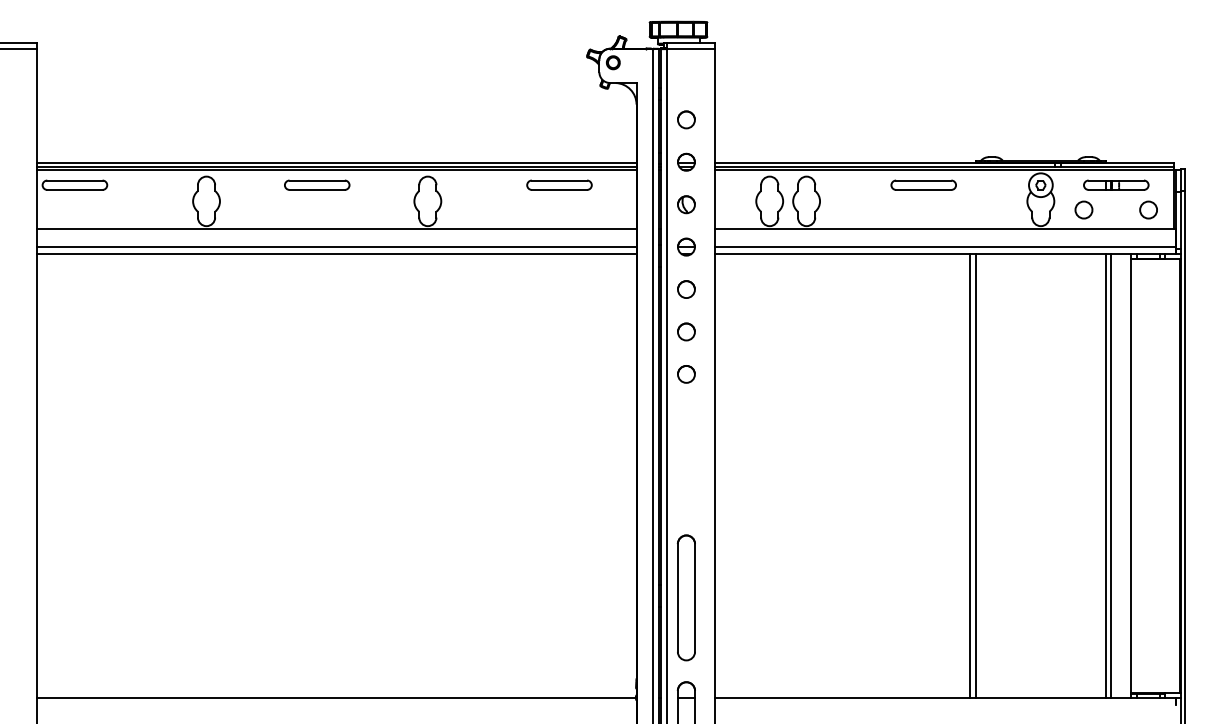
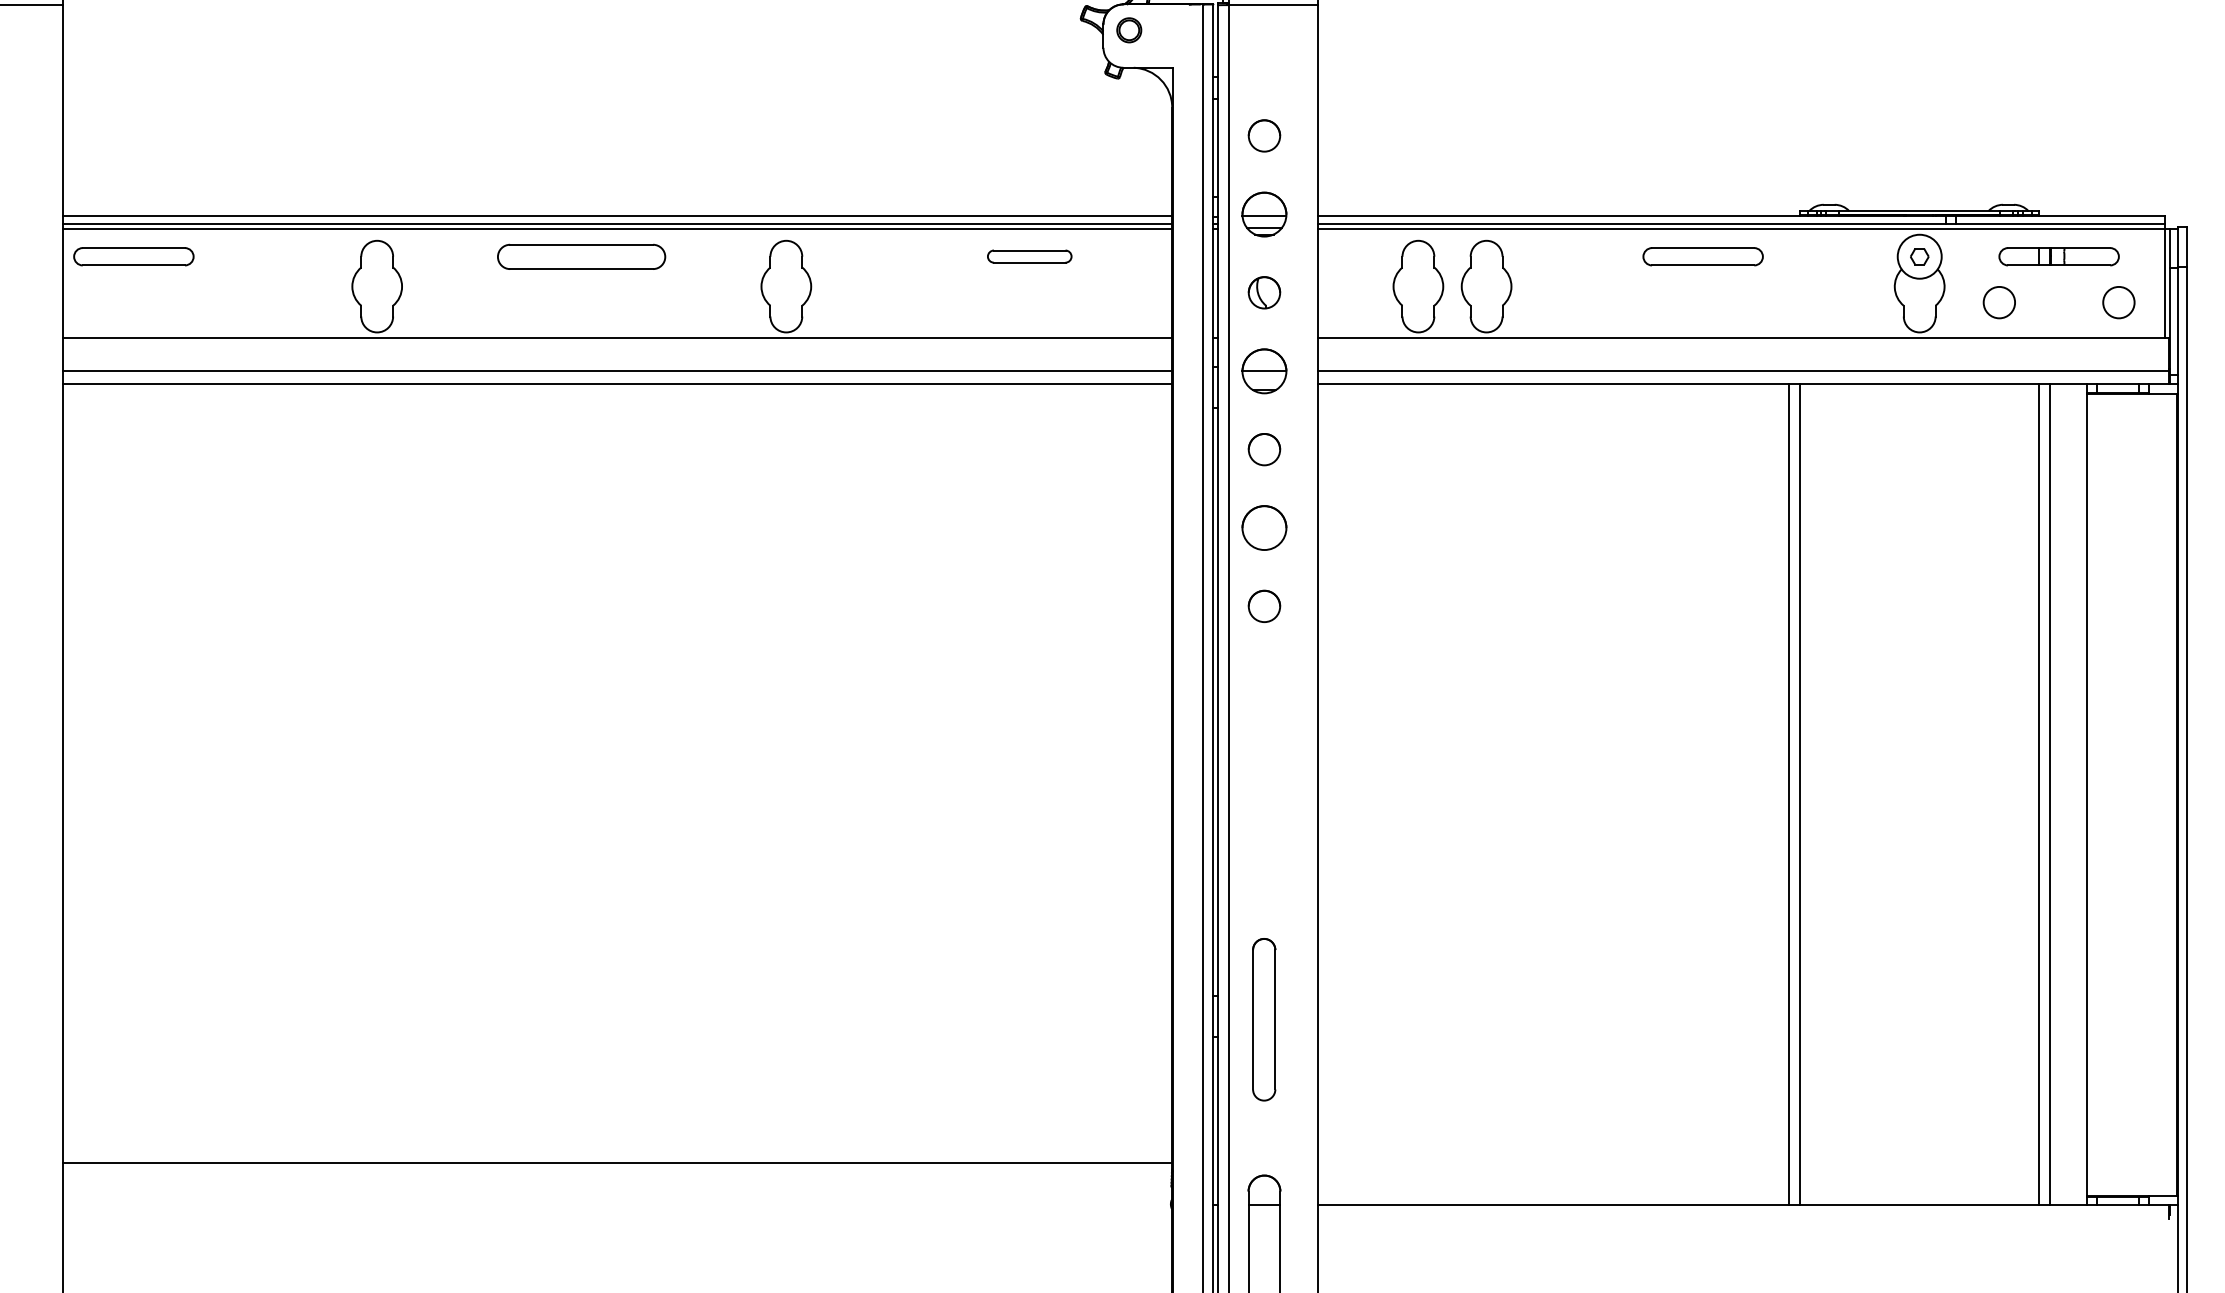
part: (686, 161) -> (1264, 212), size x1.4
part: (317, 184) -> (582, 255), size x1.4
part: (559, 184) -> (1029, 255), size x0.7
part: (686, 246) -> (1264, 369), size x1.4
part: (686, 331) -> (1264, 527), size x1.4
part: (685, 597) -> (1262, 1018), size x0.7
line: (335, 698) -> (615, 1163), moved

